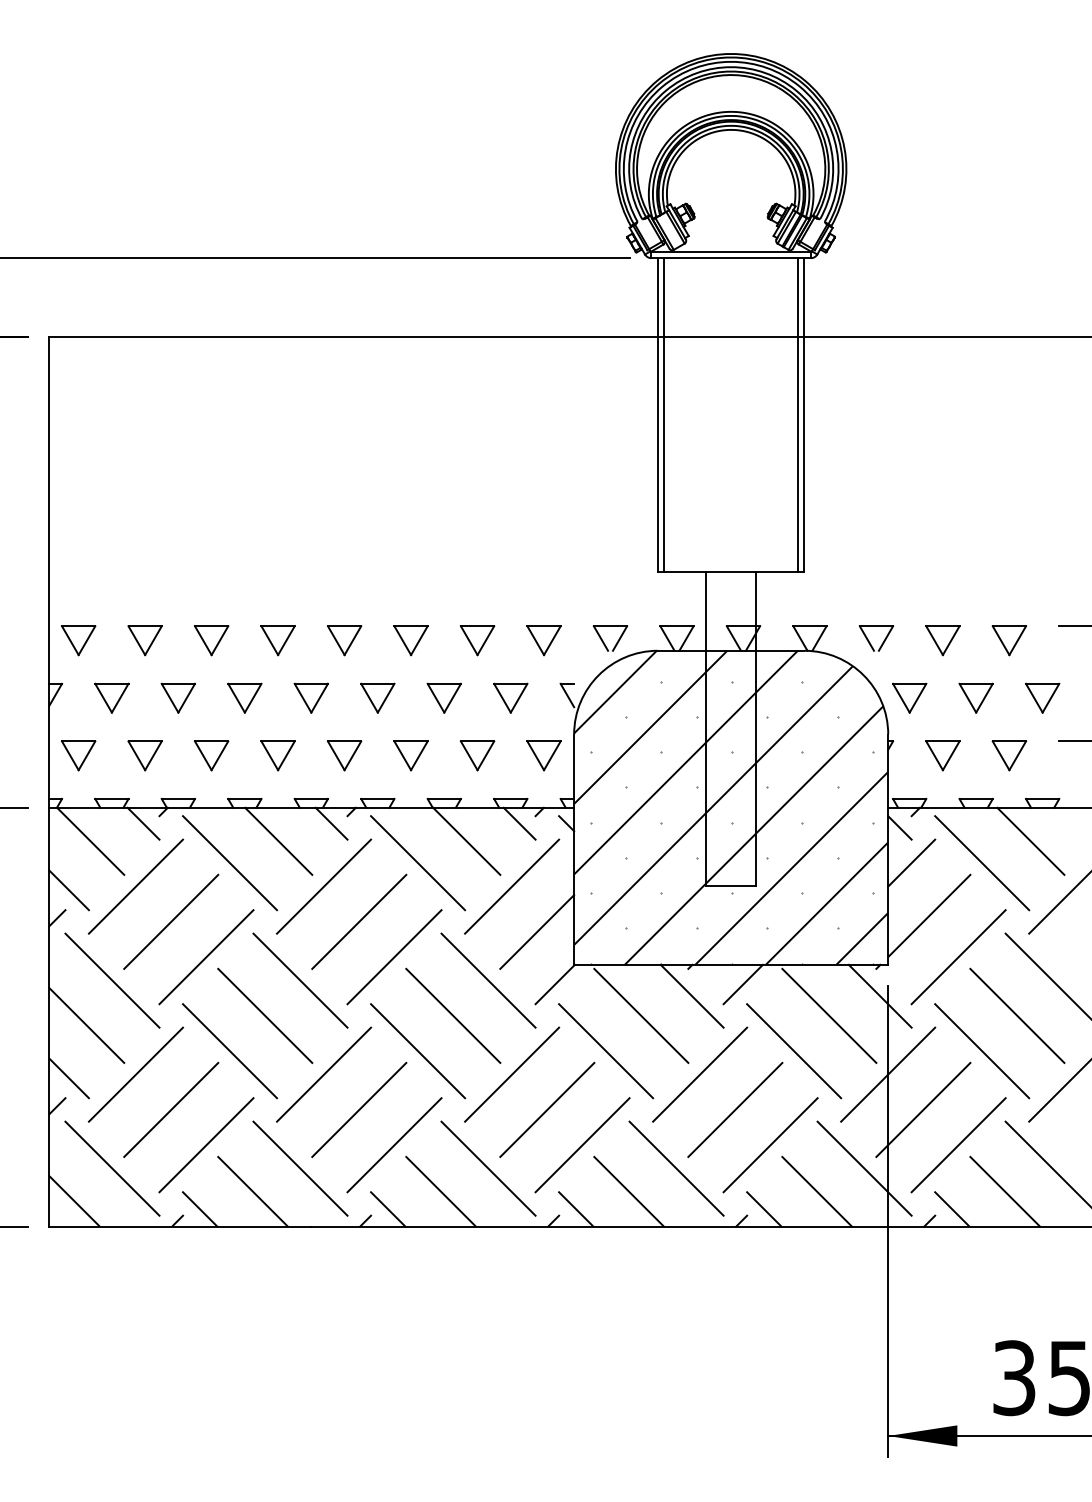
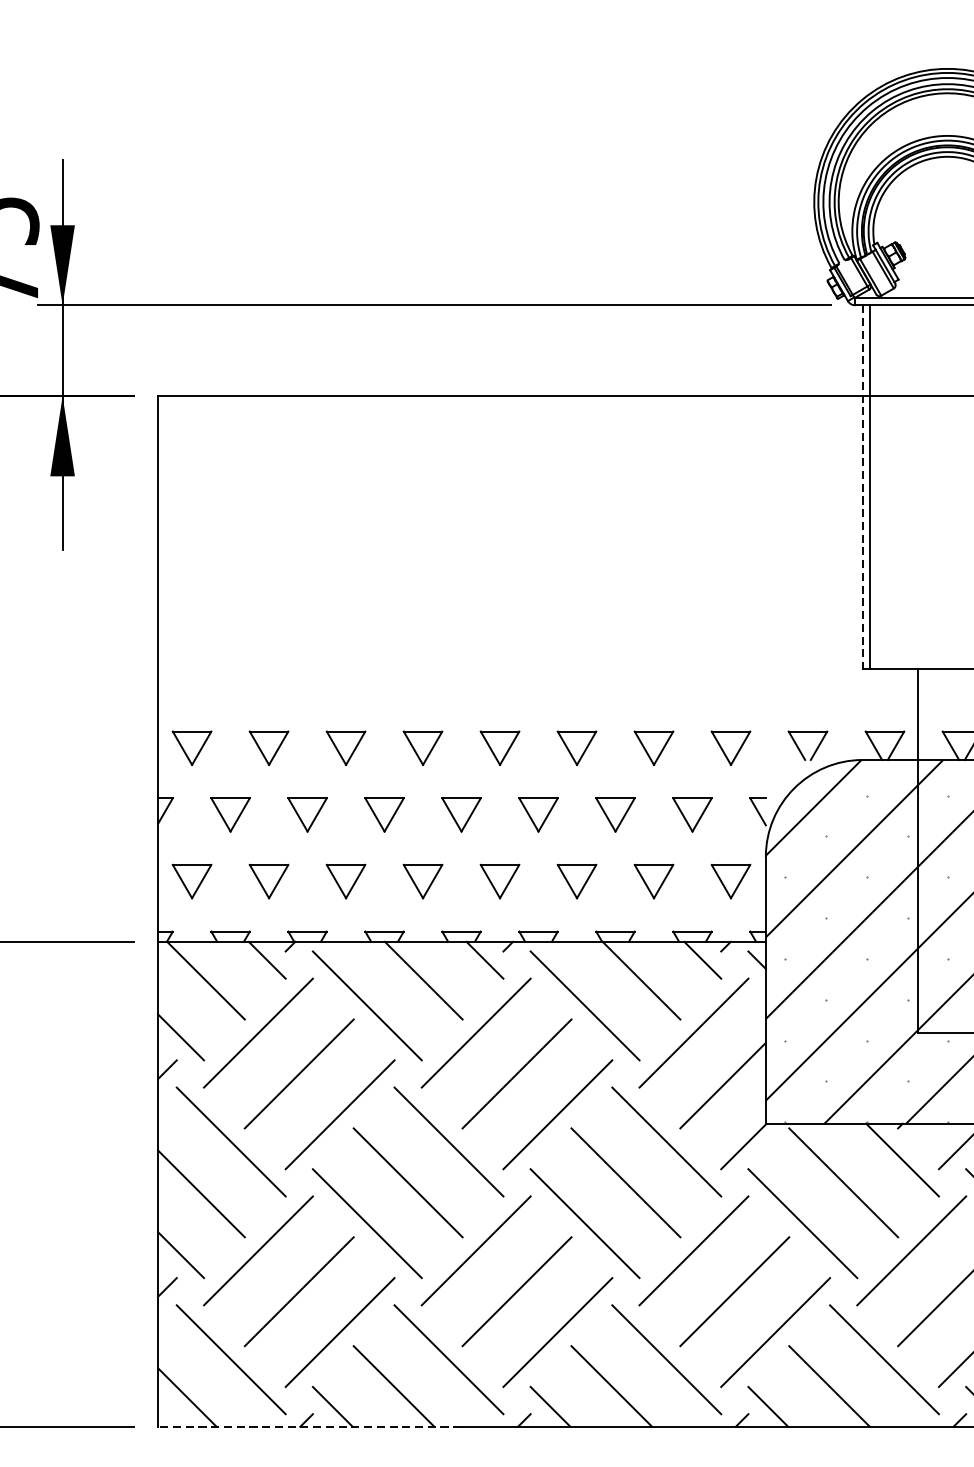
line: (657, 415) -> (862, 487), solid -> dashed
line: (180, 1226) -> (310, 1426), solid -> dashed

